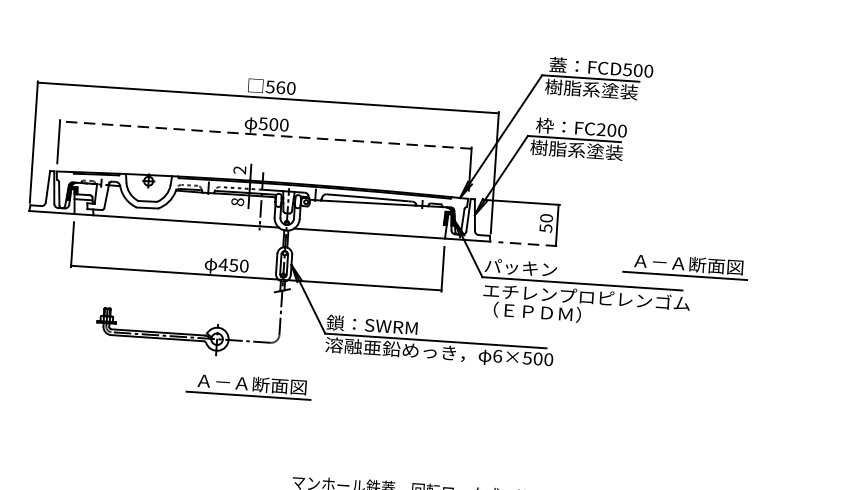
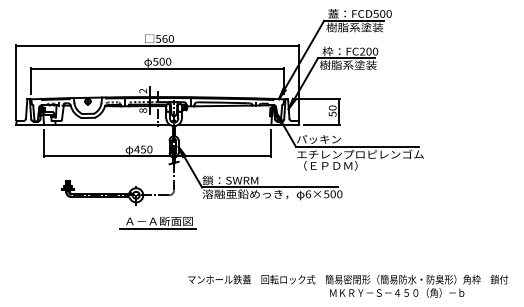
line: (265, 134) -> (157, 68), dashed -> solid
line: (528, 244) -> (322, 124), dashed -> solid
part: (685, 265) -> (419, 131), removed

